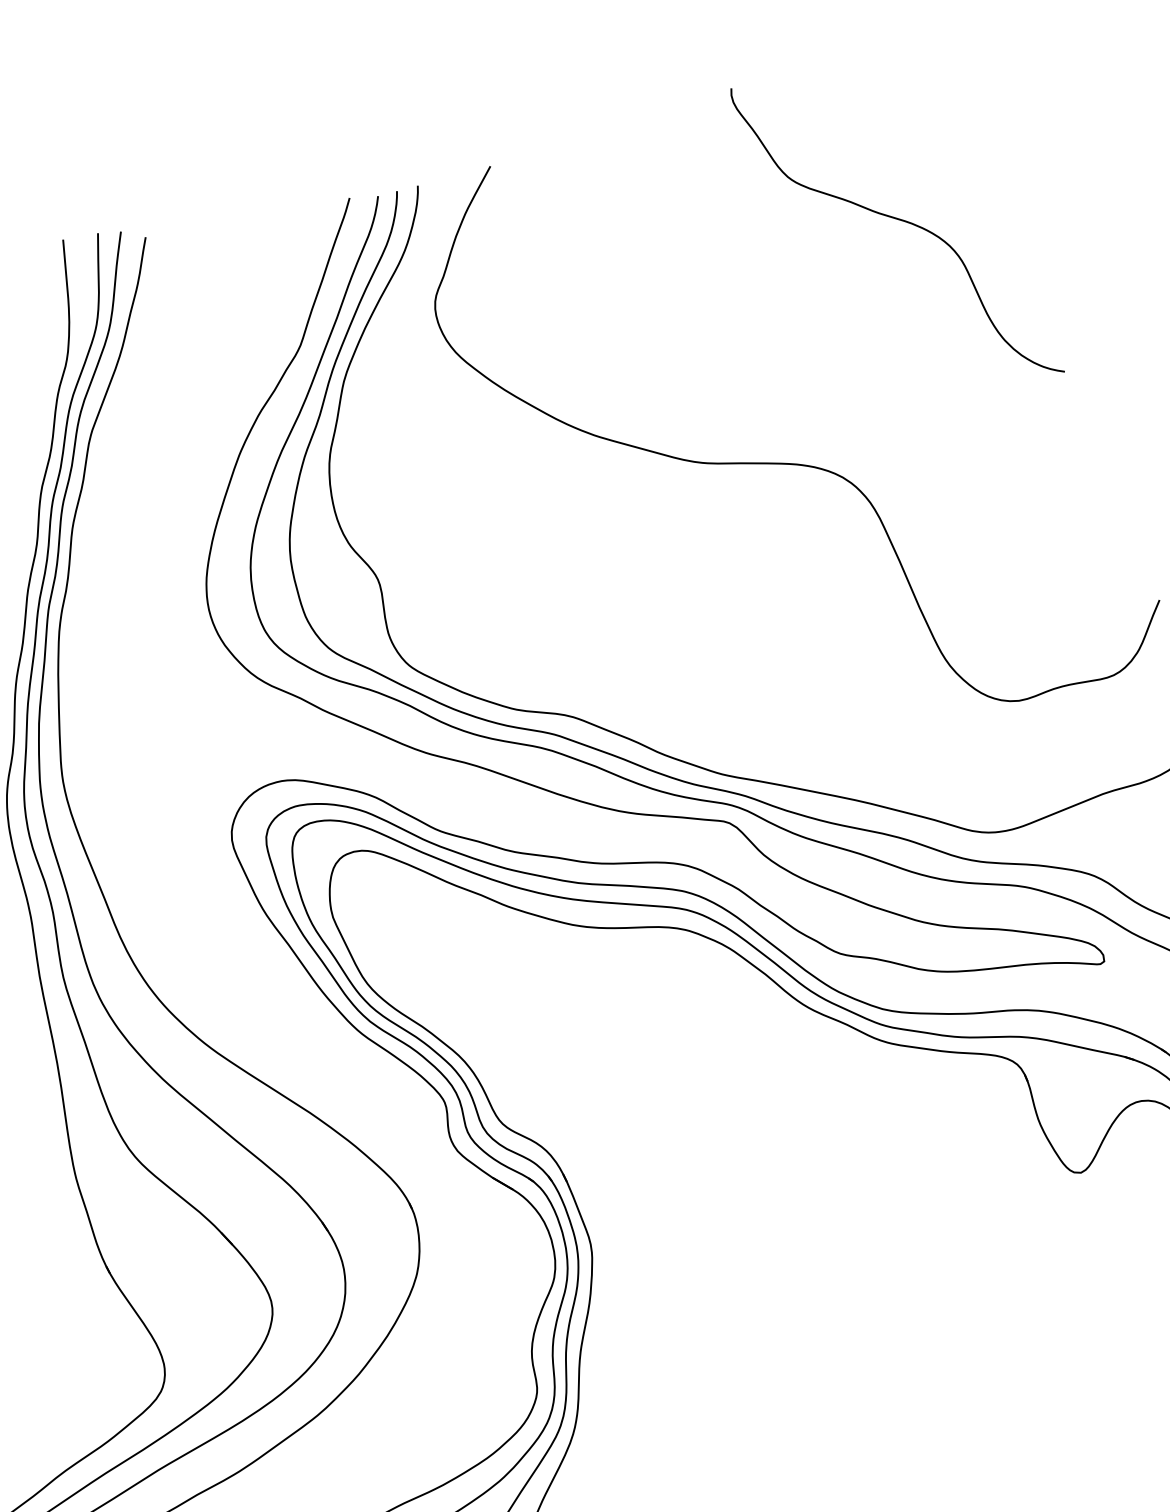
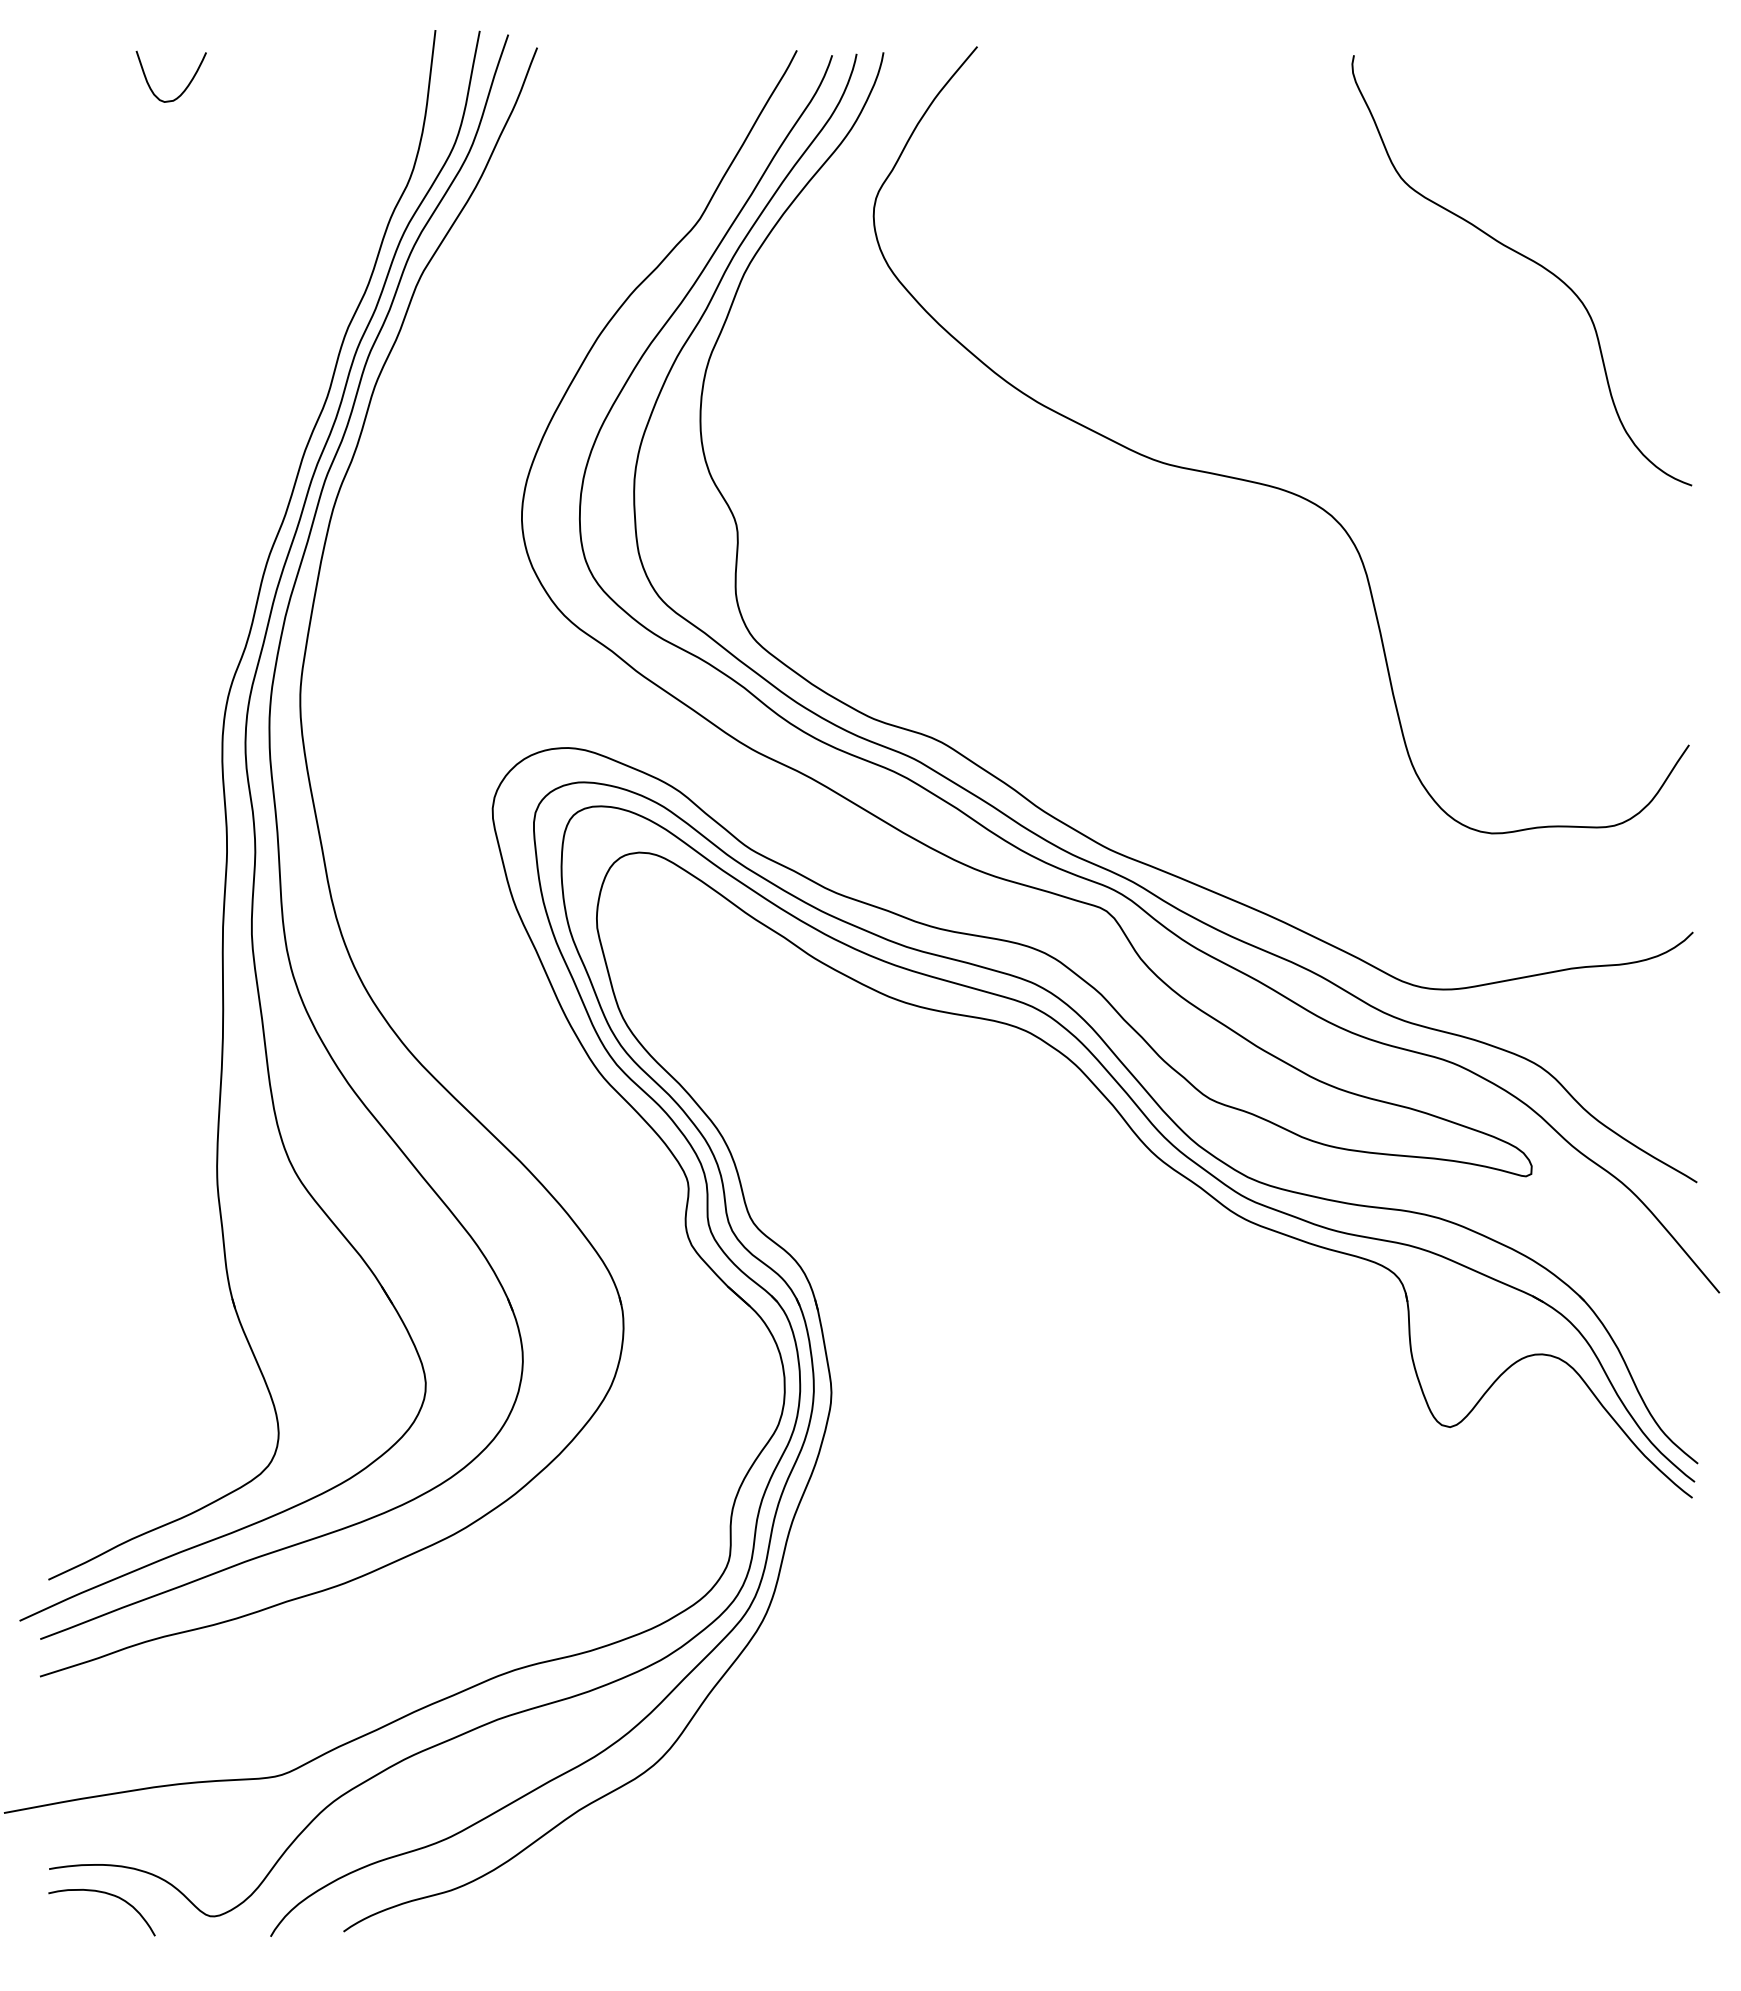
curve: (901, 221) -> (1529, 260), moved

